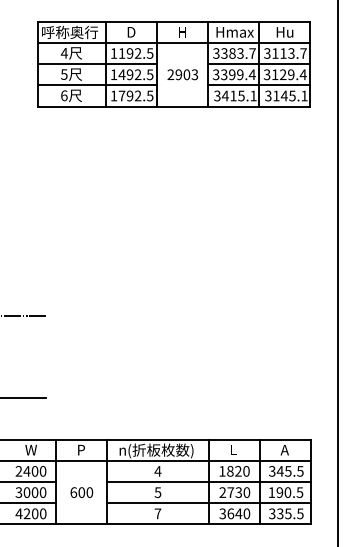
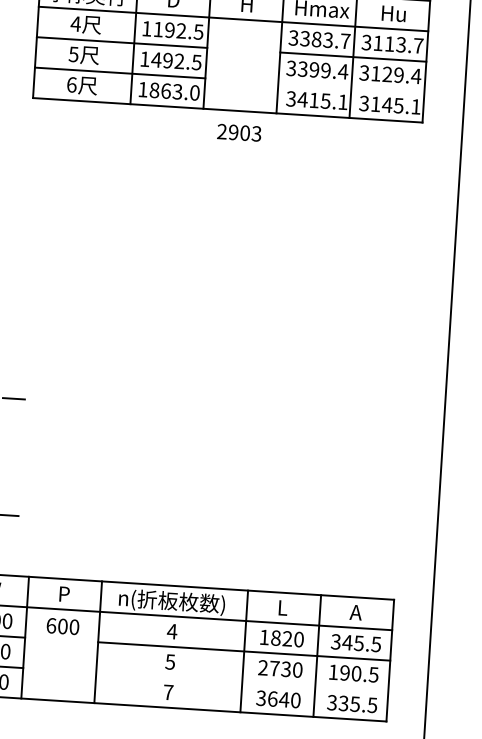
text: (182, 74) -> (238, 132), moved
line: (258, 85) -> (351, 87), removed
text: (135, 95) -> (173, 90), 1792.5 -> 1863.0
text: (81, 492) -> (62, 626), moved
line: (208, 503) -> (241, 682), removed

